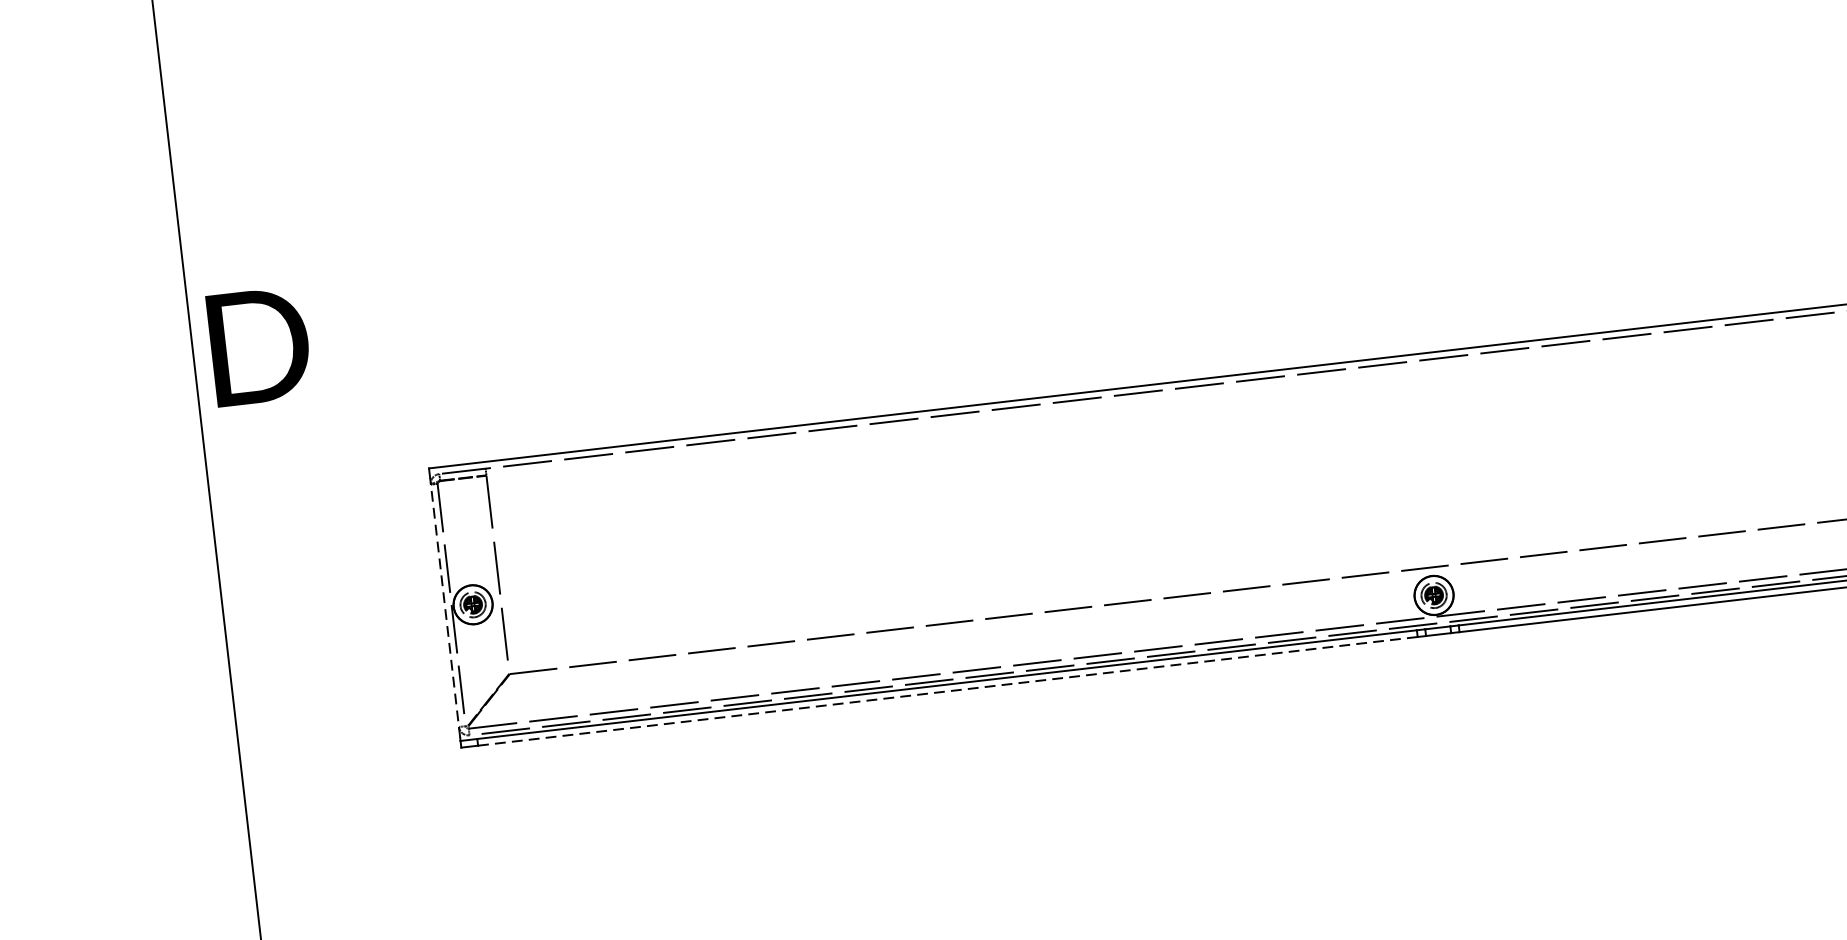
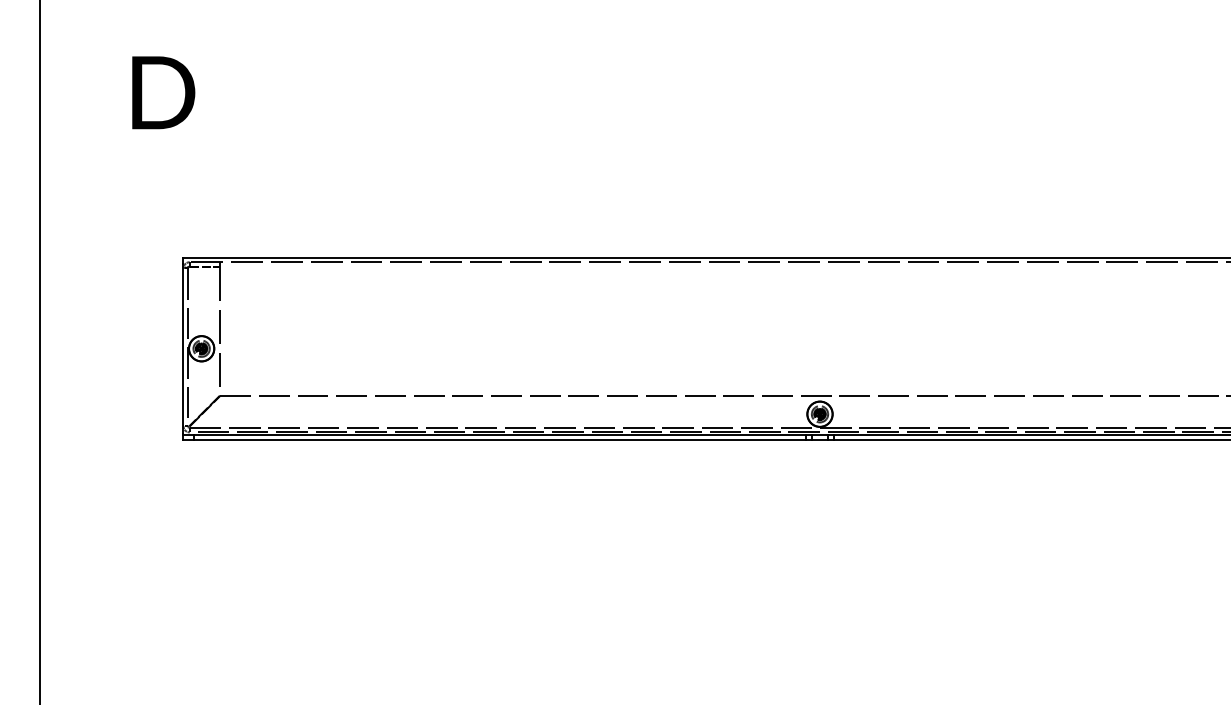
text: (259, 345) -> (163, 92), moved
line: (445, 607) -> (183, 348), dashed -> solid
line: (948, 690) -> (500, 439), dashed -> solid

